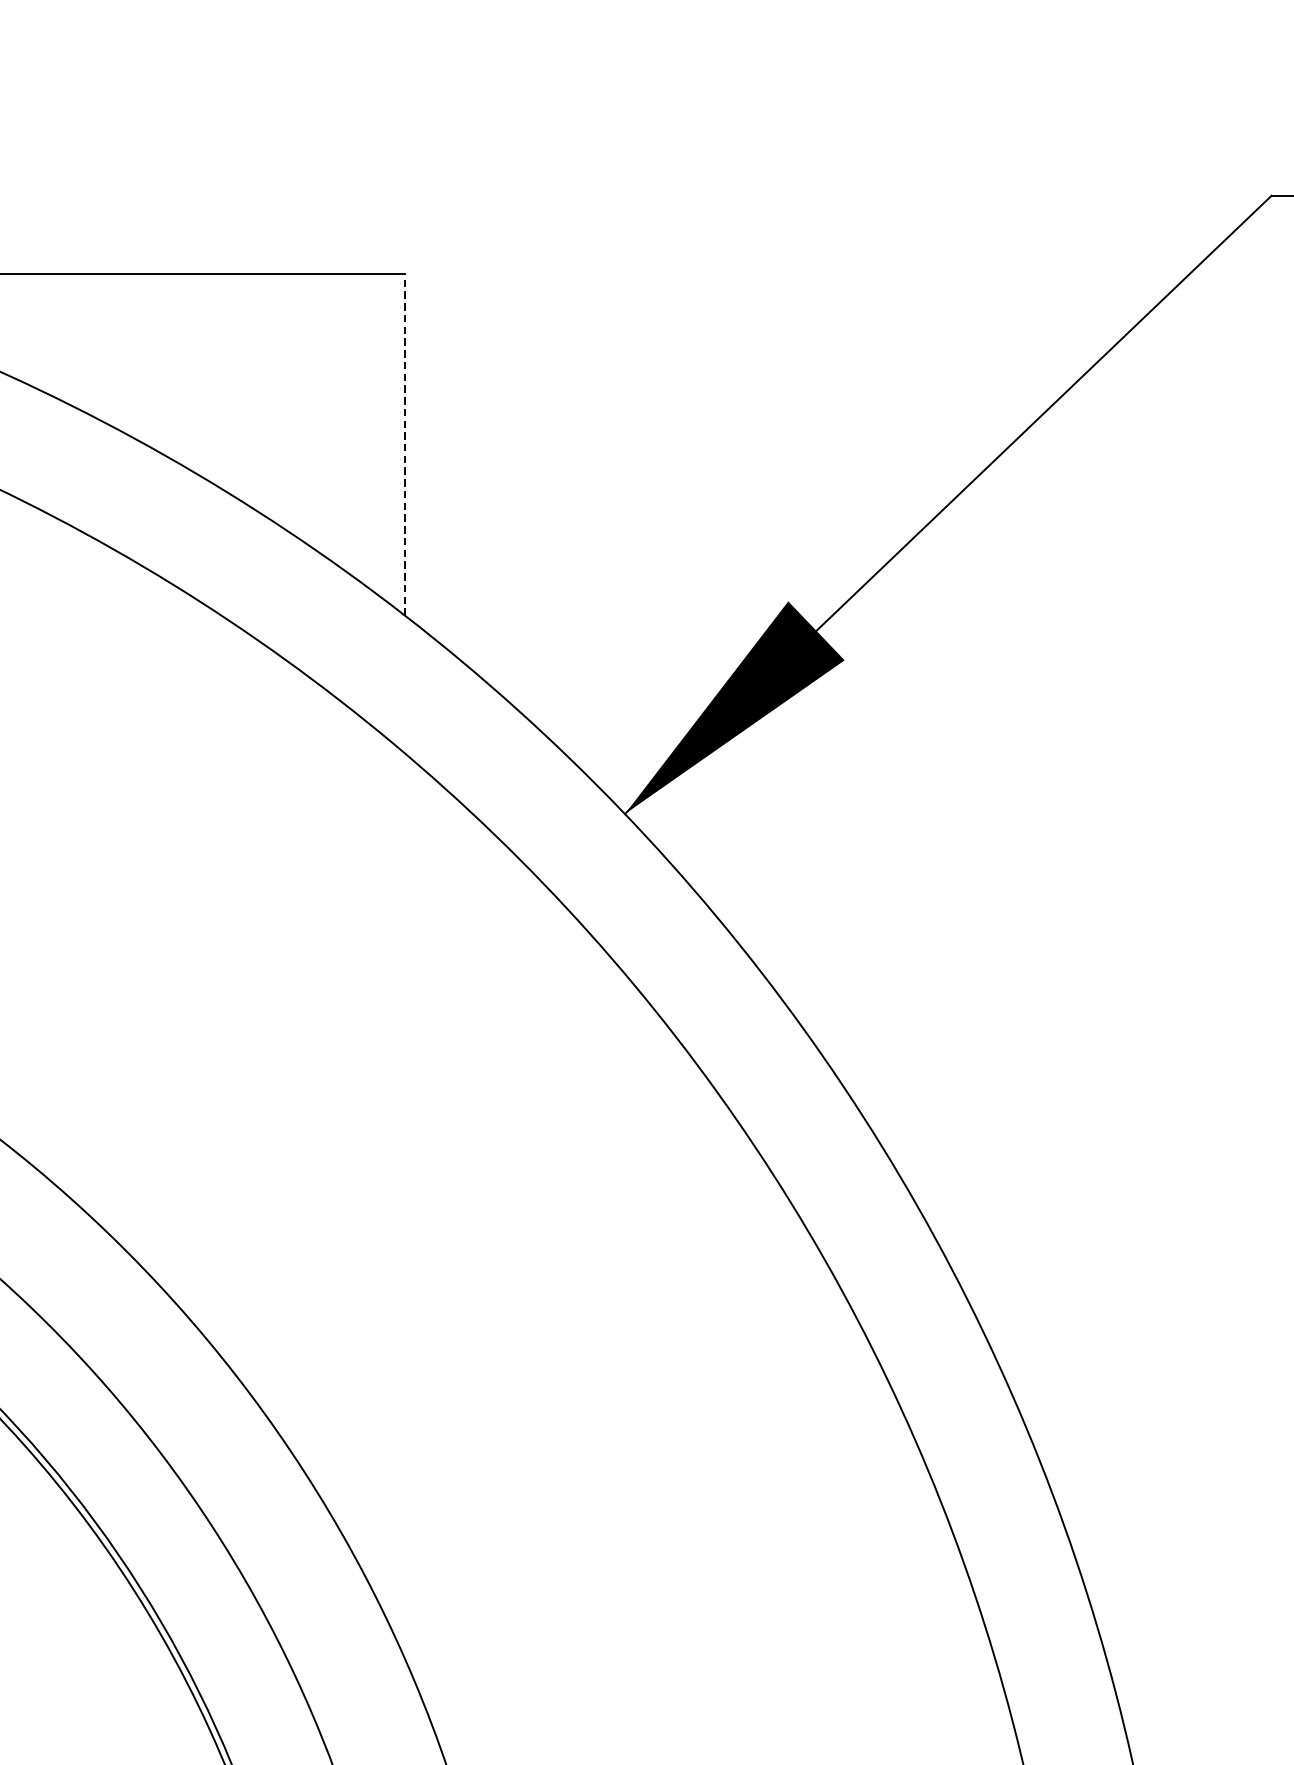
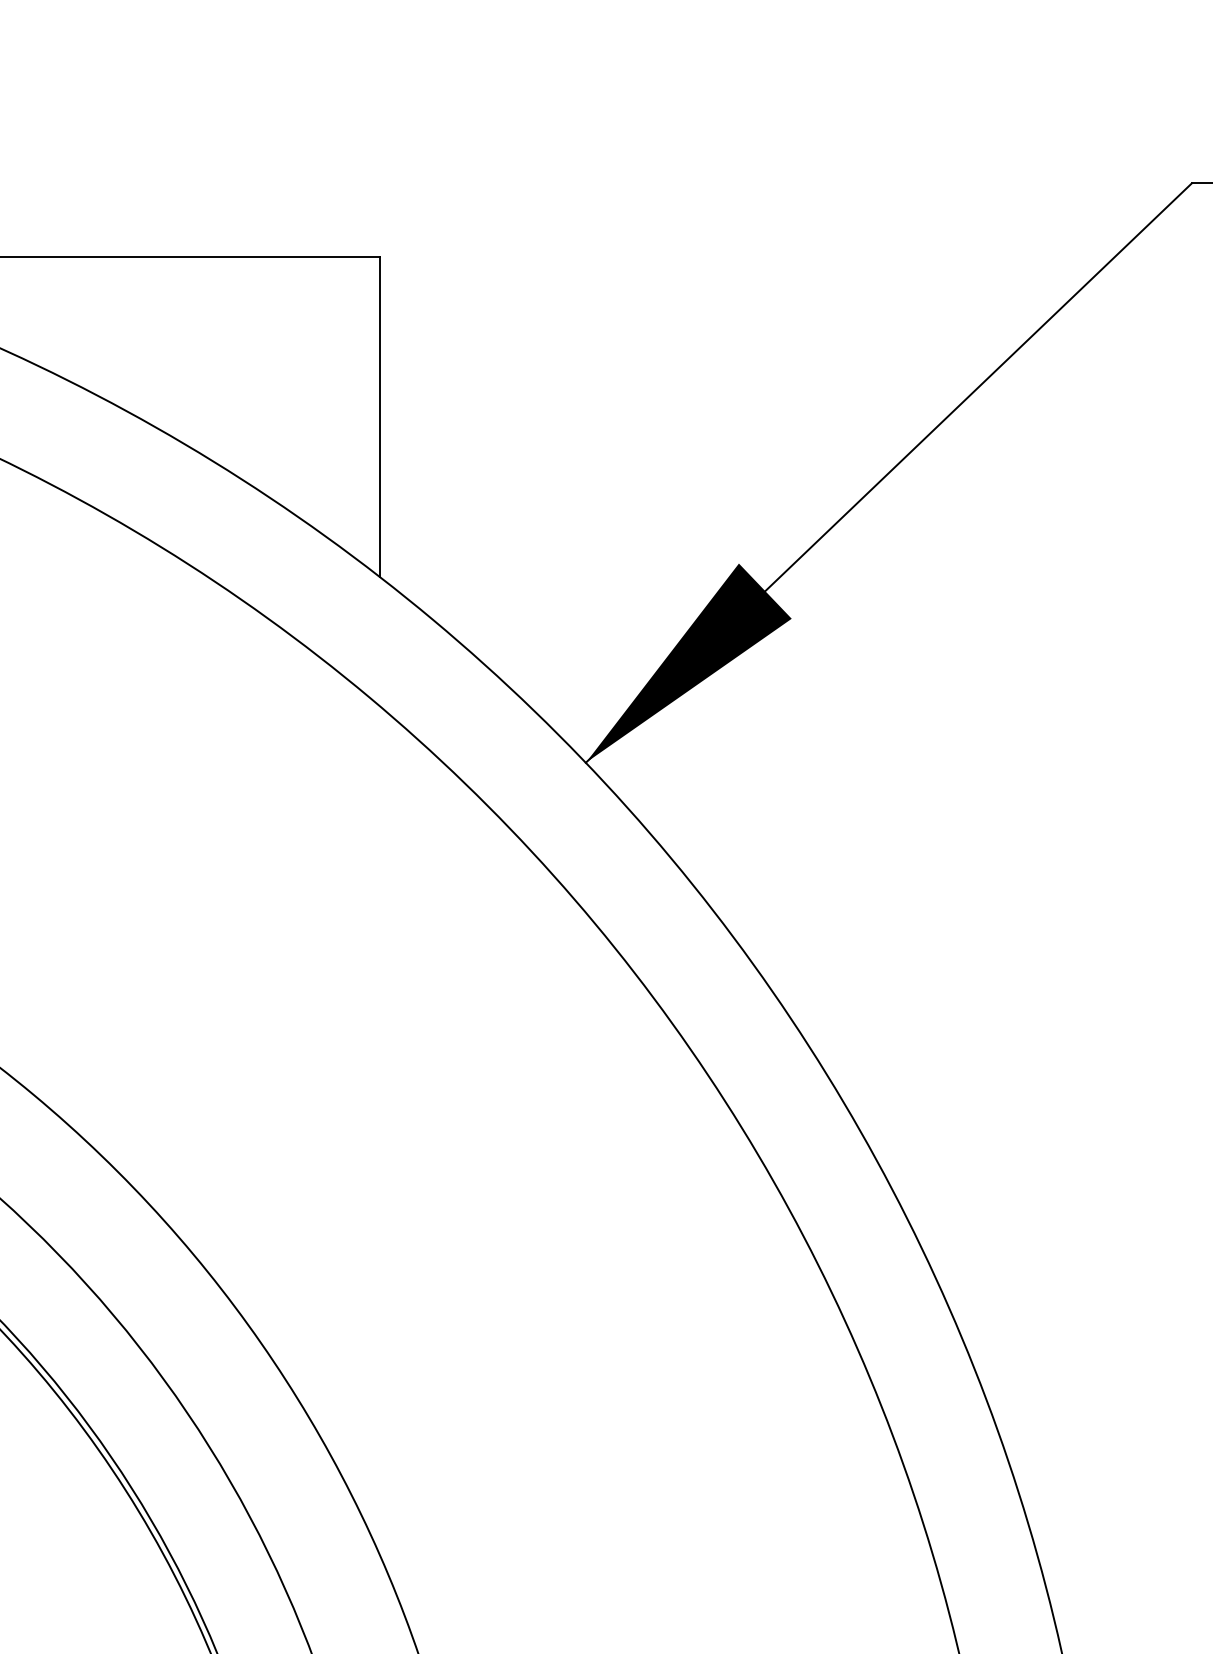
line: (404, 444) -> (379, 416), dashed -> solid

